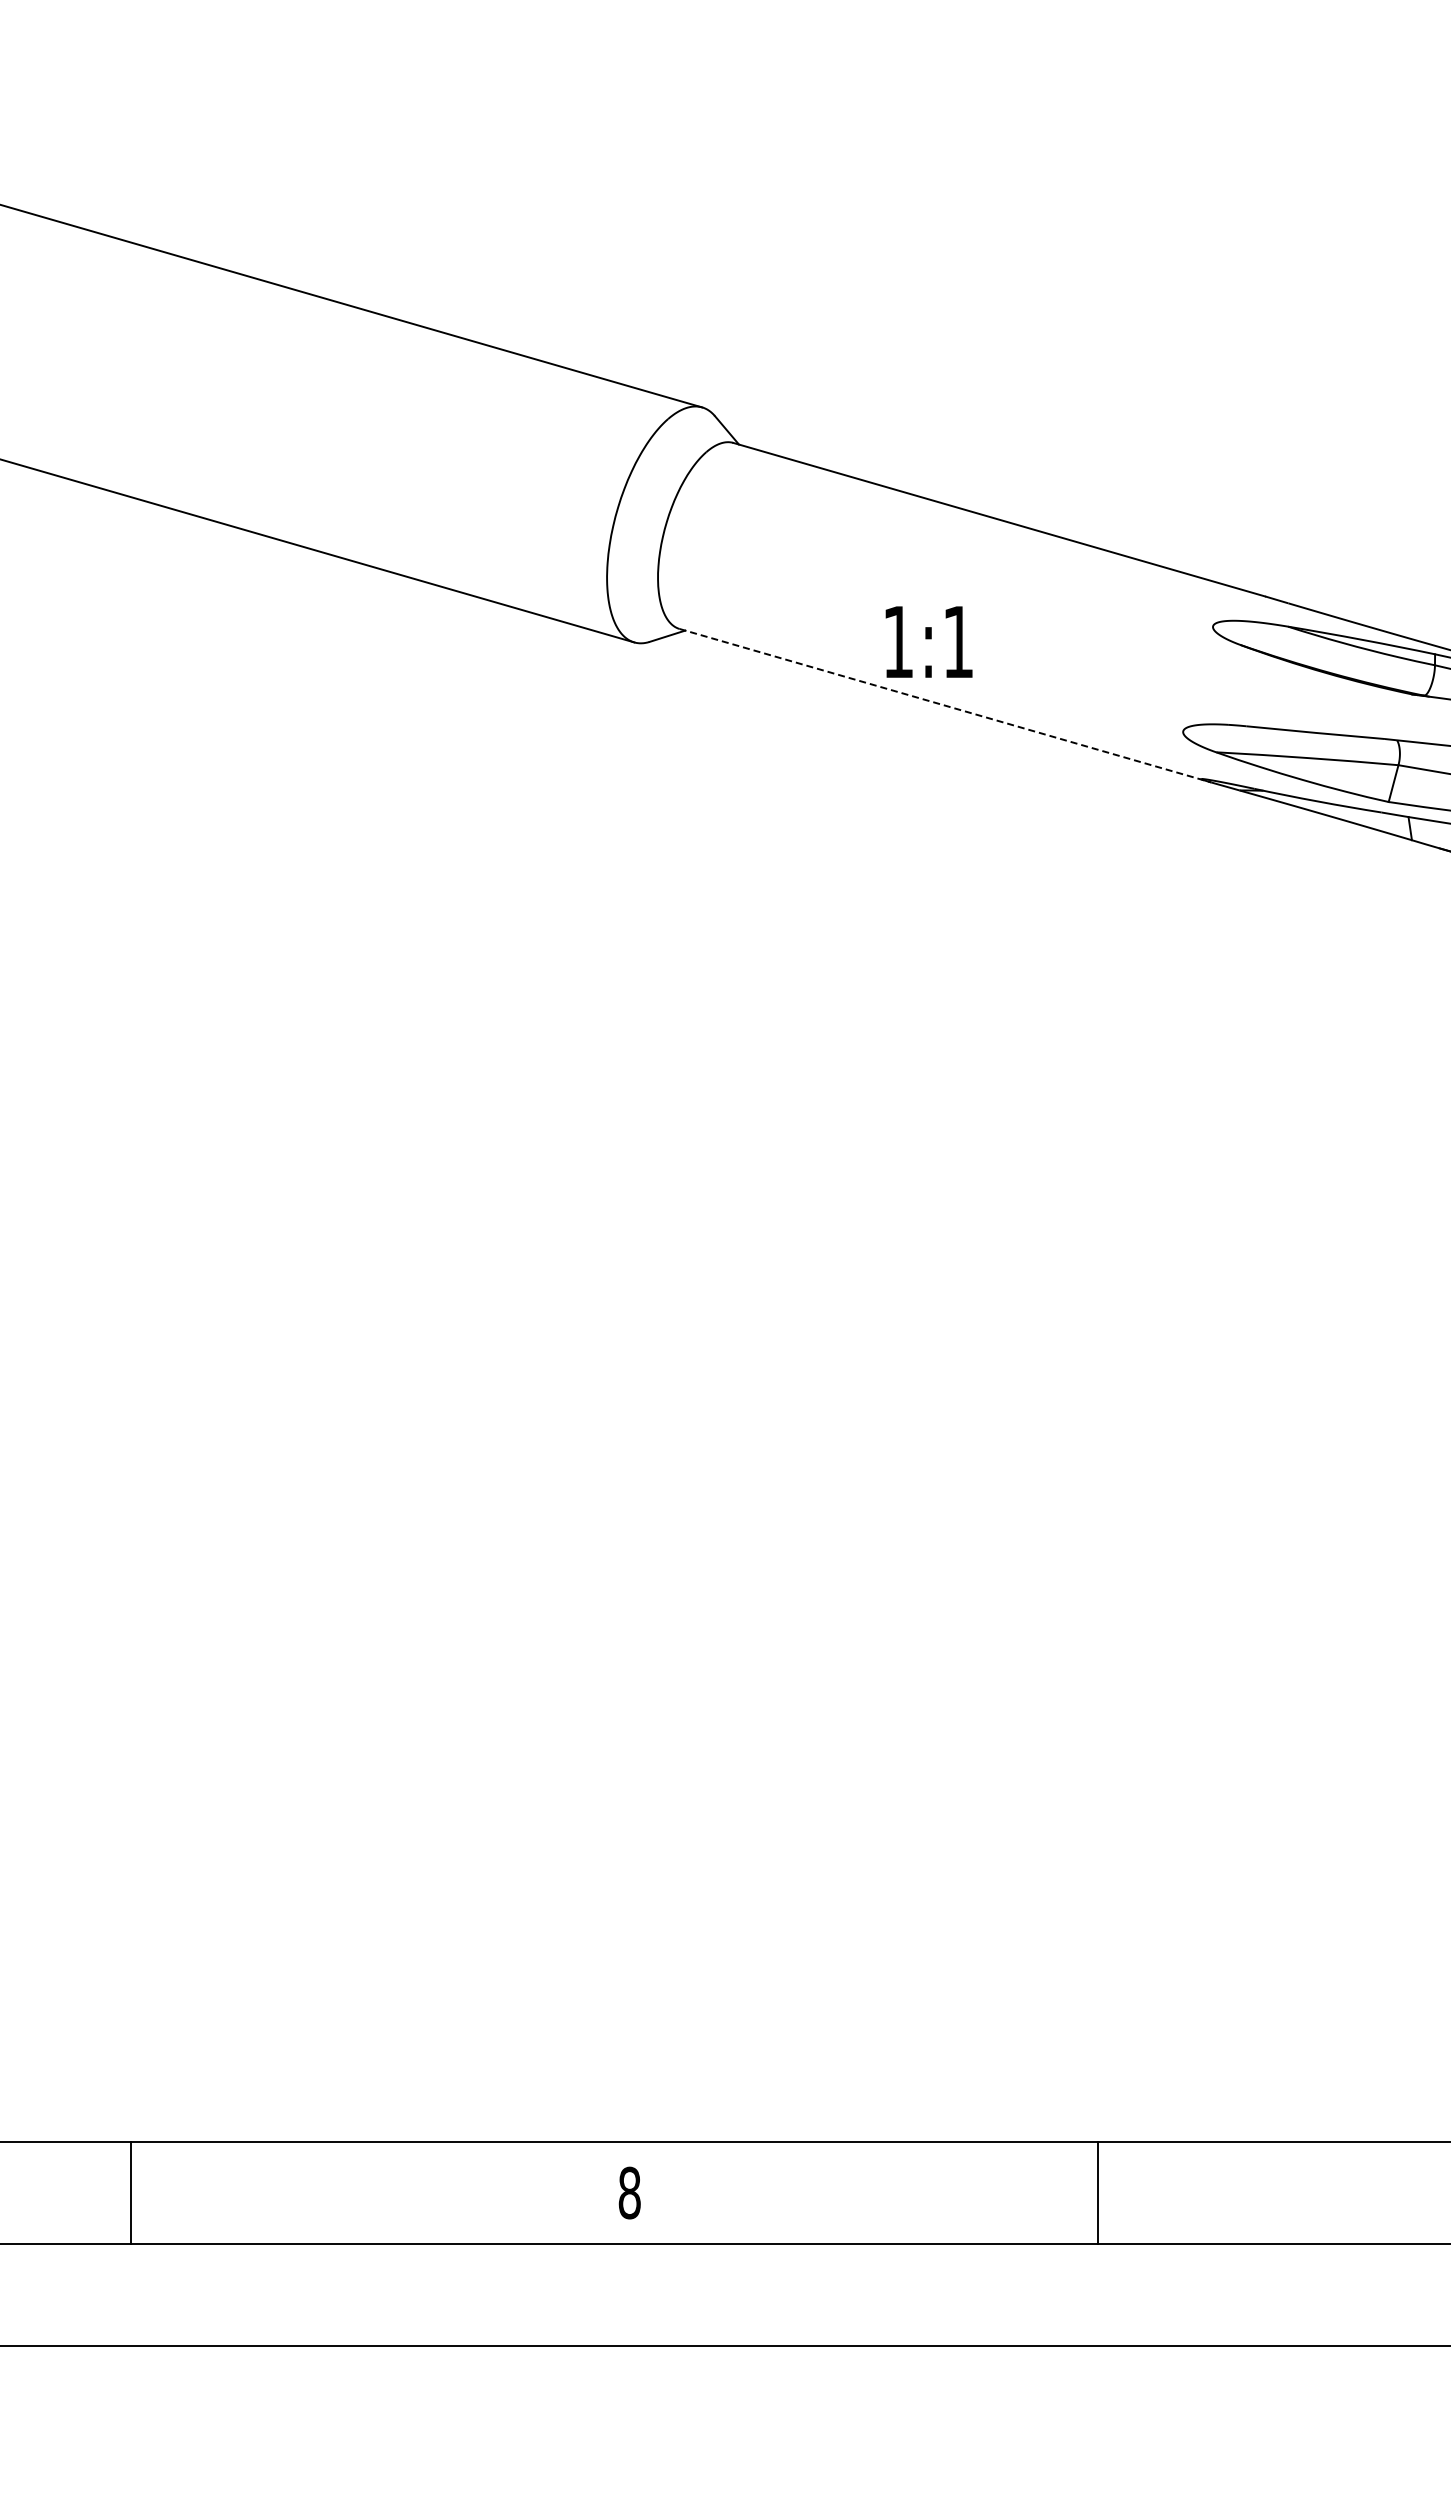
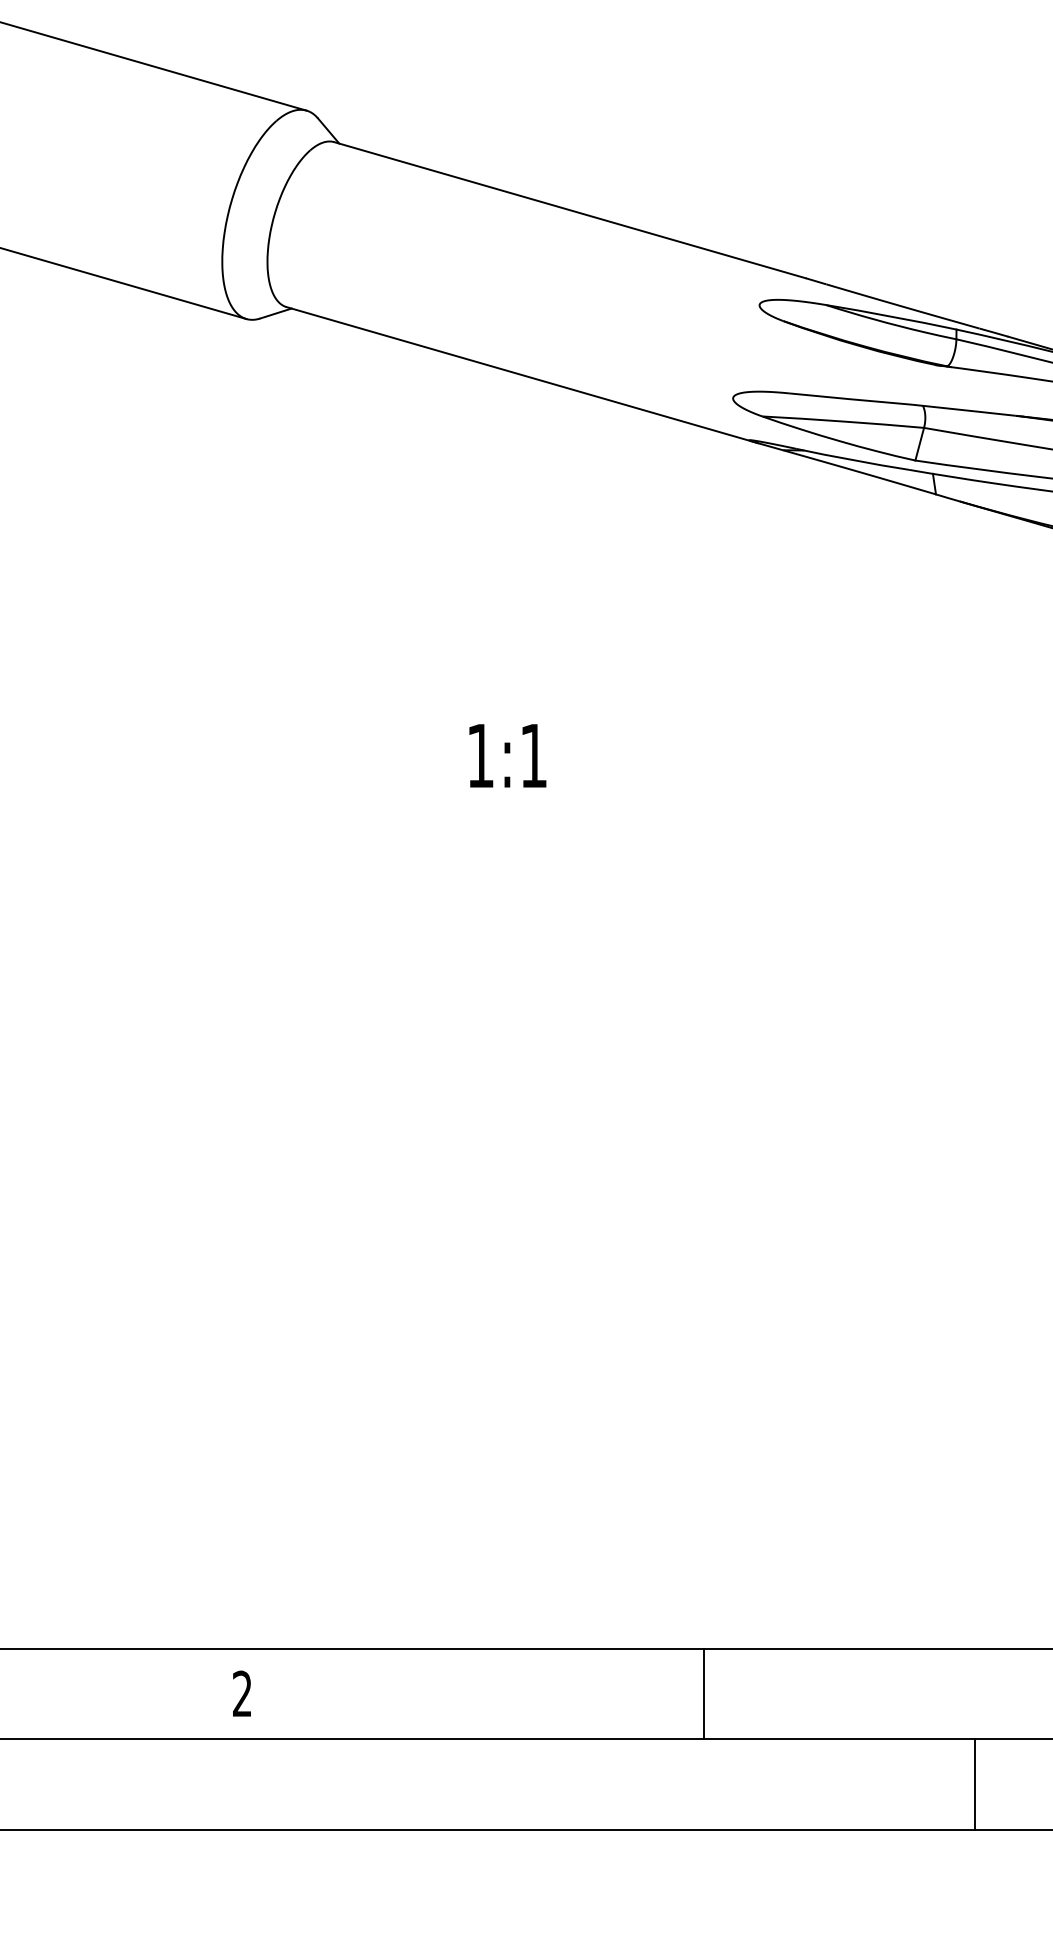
text: (928, 641) -> (507, 755), moved
line: (945, 705) -> (522, 374), dashed -> solid
text: (629, 2192) -> (242, 1693), 8 -> 2
line: (1098, 2193) -> (704, 1694), moved

